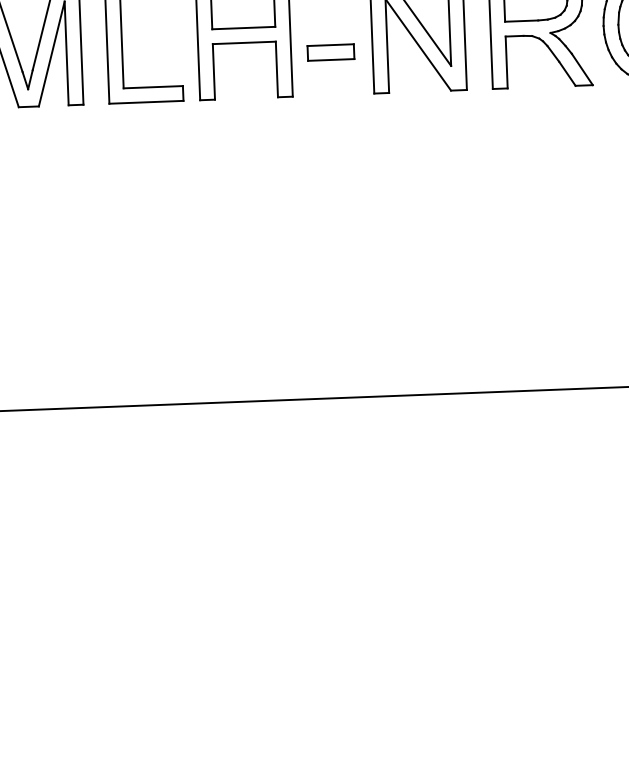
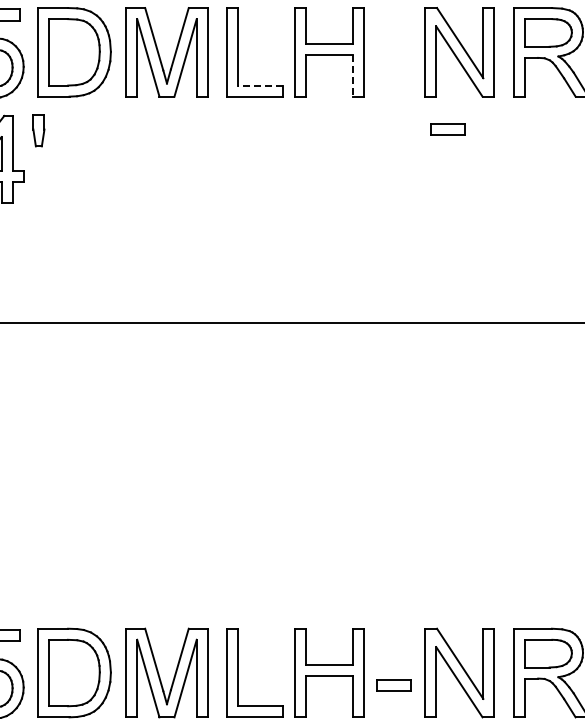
part: (330, 52) -> (447, 129), moved
line: (277, 68) -> (353, 75), solid -> dashed
line: (152, 87) -> (259, 85), solid -> dashed

